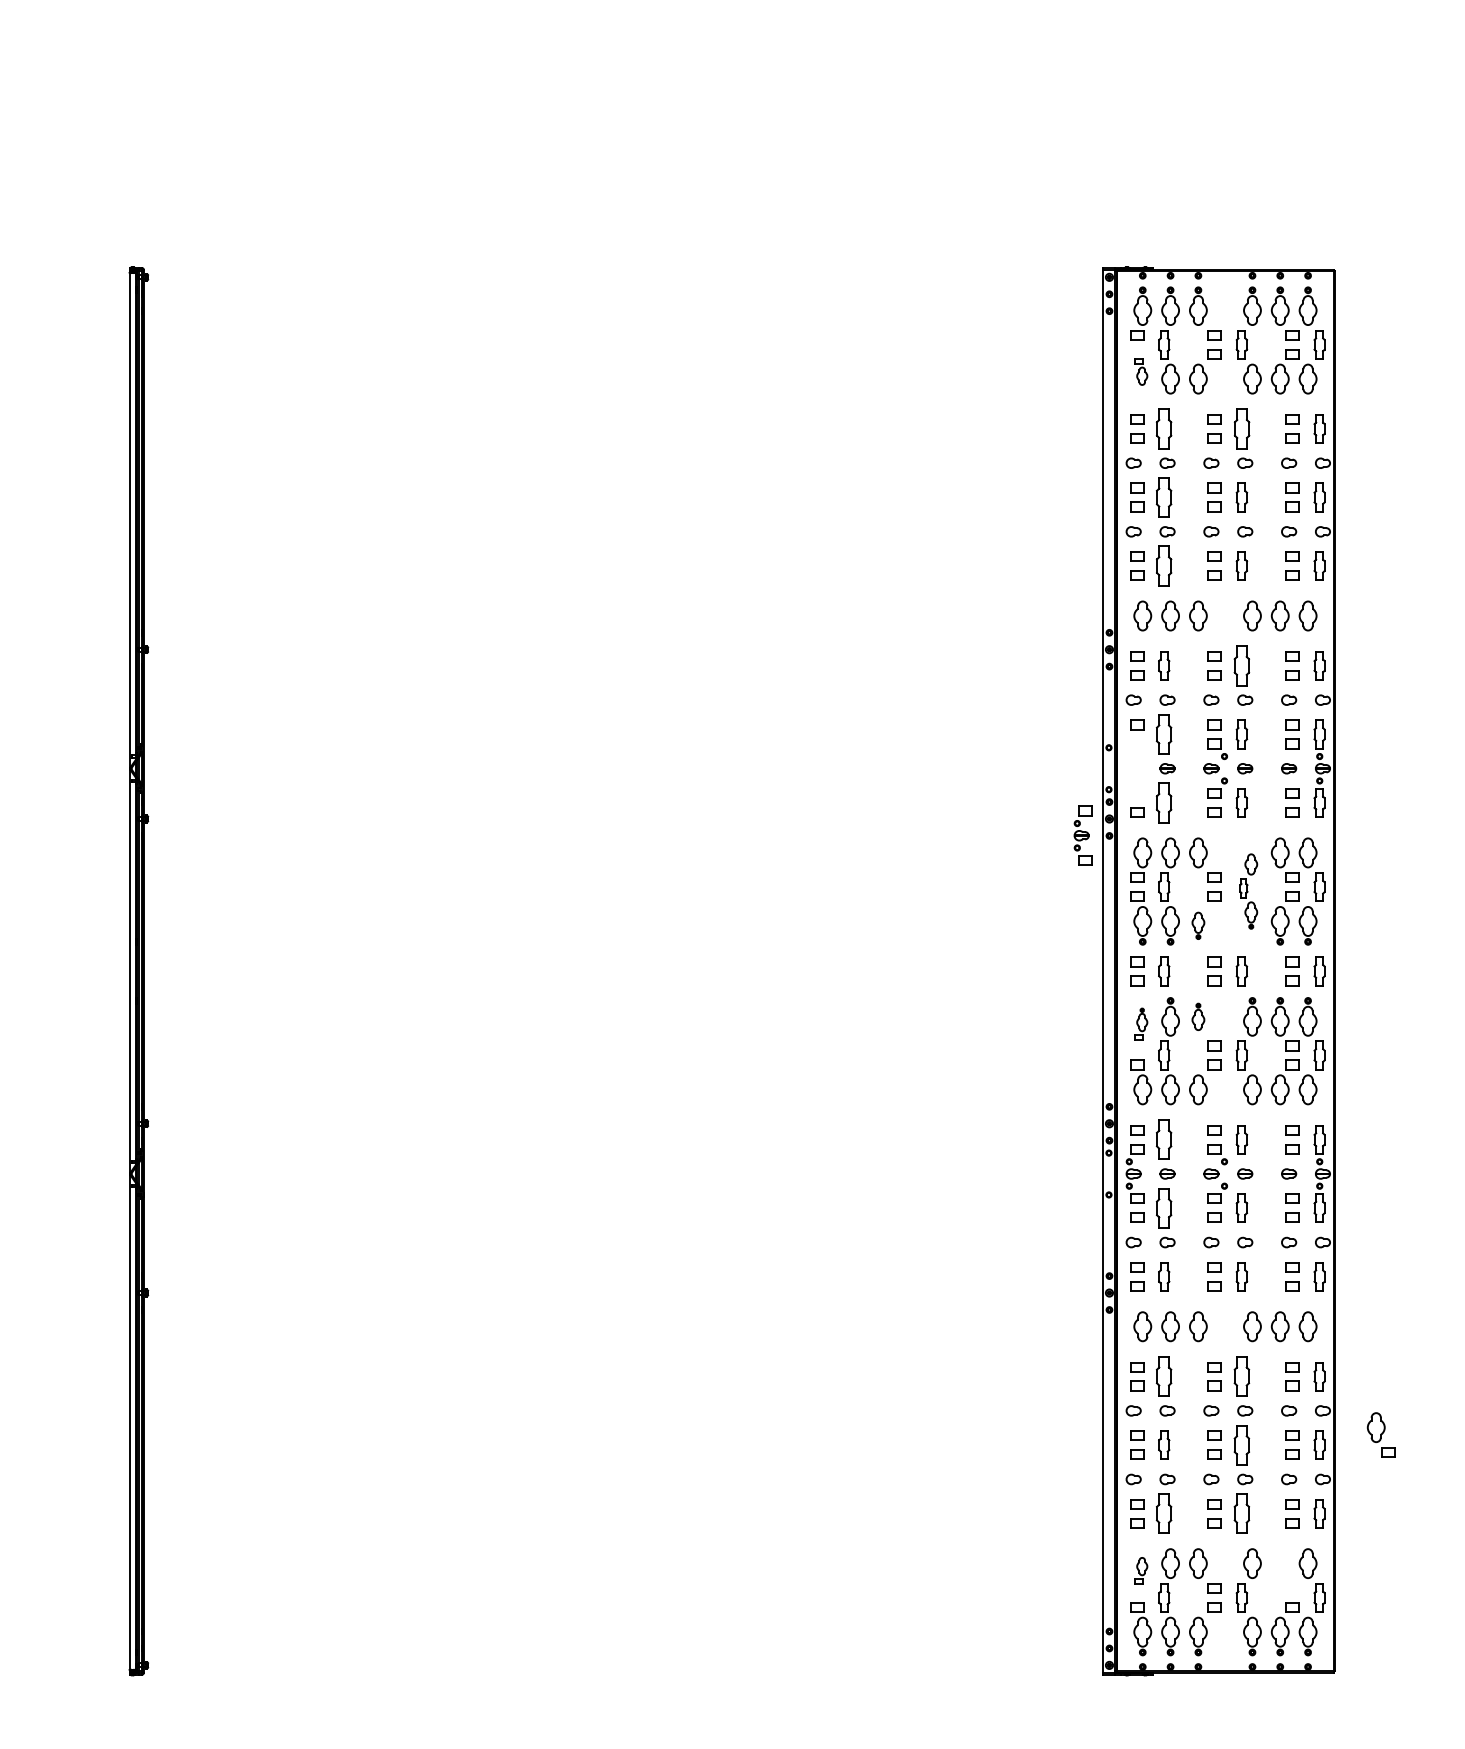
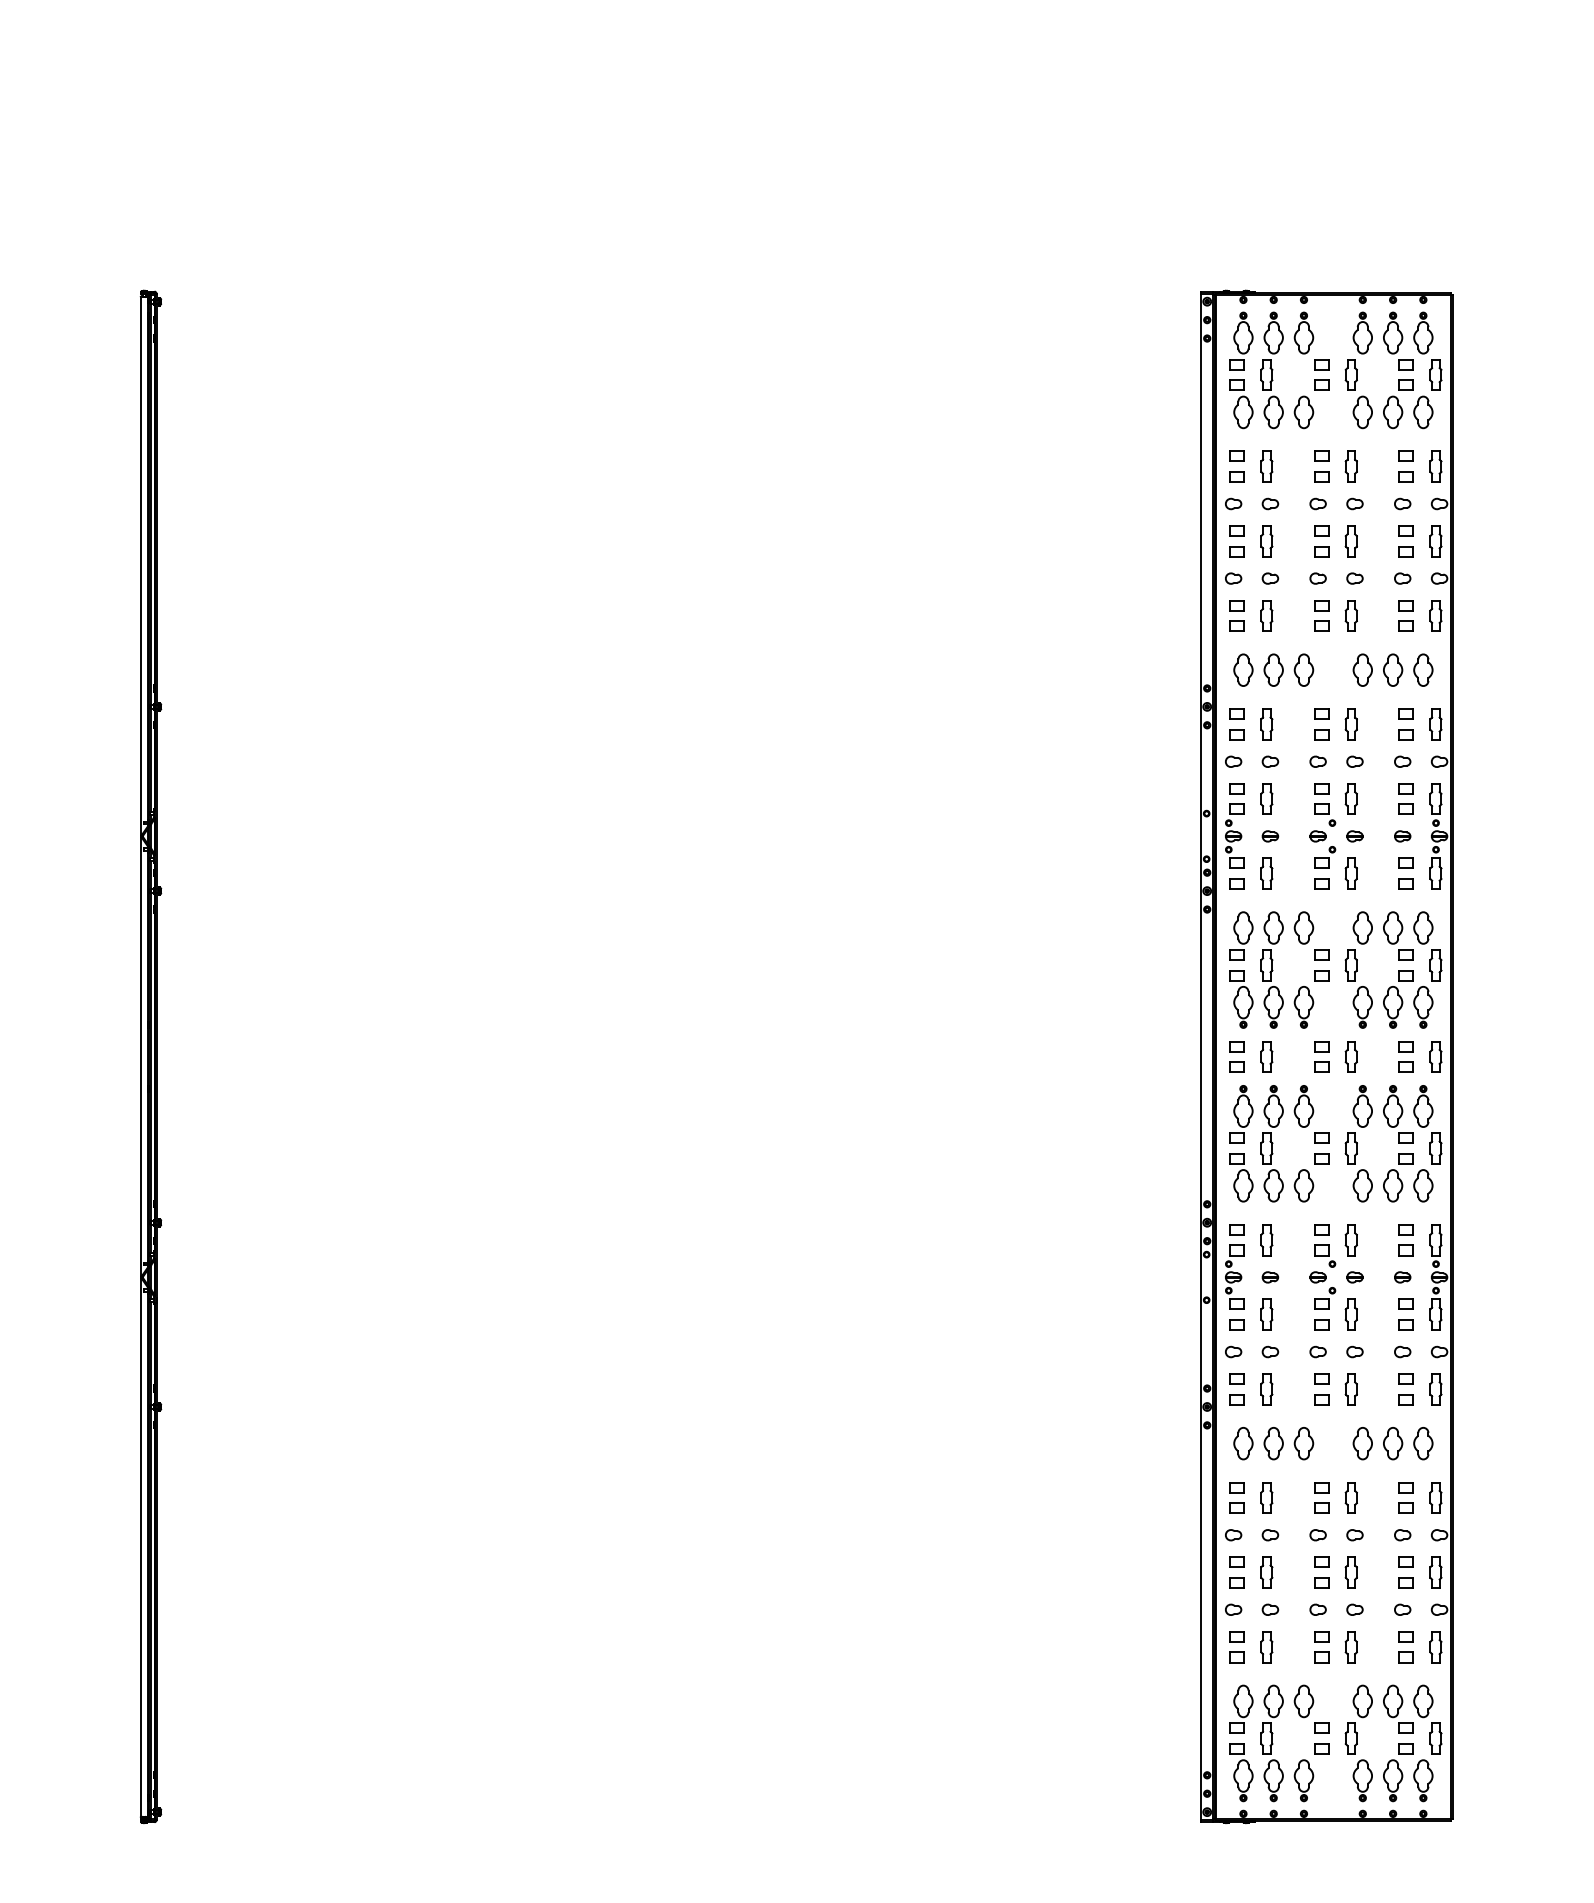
part: (1141, 371) -> (1242, 404), size x1.67
part: (1164, 428) -> (1267, 466), size x0.71
part: (1241, 428) -> (1350, 466), size x0.71
part: (1164, 497) -> (1267, 541), size x0.71
part: (1164, 565) -> (1267, 615), size x0.71
part: (1241, 665) -> (1350, 724), size x0.71
part: (1164, 734) -> (1267, 799), size x0.71
part: (1164, 802) -> (1267, 873), size x0.71
part: (1082, 835) -> (1234, 836), moved
part: (1248, 891) -> (1358, 969), size x1.43
part: (1198, 925) -> (1304, 1006), size x1.43
part: (1198, 1016) -> (1304, 1106), size x1.43
part: (1141, 1024) -> (1242, 1114), size x1.67
part: (1164, 1139) -> (1267, 1239), size x0.71
part: (1164, 1207) -> (1267, 1313), size x0.71
part: (1164, 1376) -> (1267, 1497), size x0.71
part: (1241, 1376) -> (1350, 1497), size x0.71
part: (1380, 1434) -> (1397, 1708), moved
part: (1241, 1444) -> (1350, 1571), size x0.71
part: (1164, 1513) -> (1267, 1646), size x0.71
part: (1241, 1513) -> (1350, 1646), size x0.71
part: (1141, 1570) -> (1242, 1708), size x1.67

